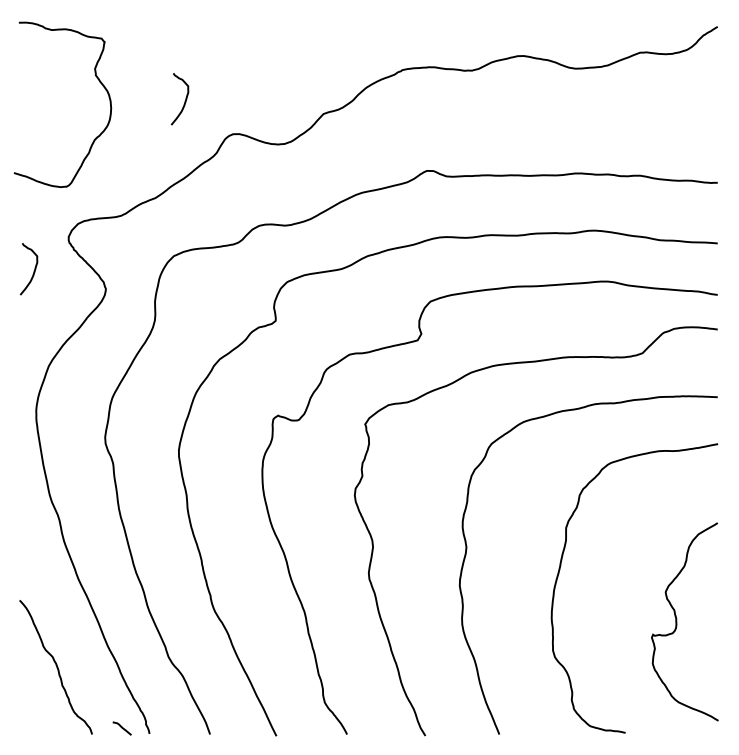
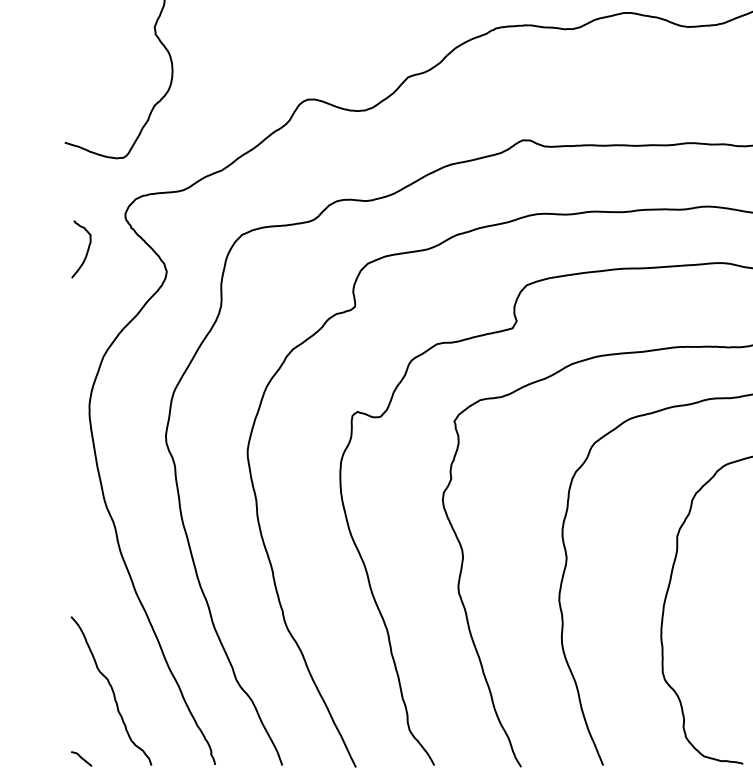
curve: (184, 101) -> (253, 63), removed
curve: (121, 728) -> (80, 758), moved

